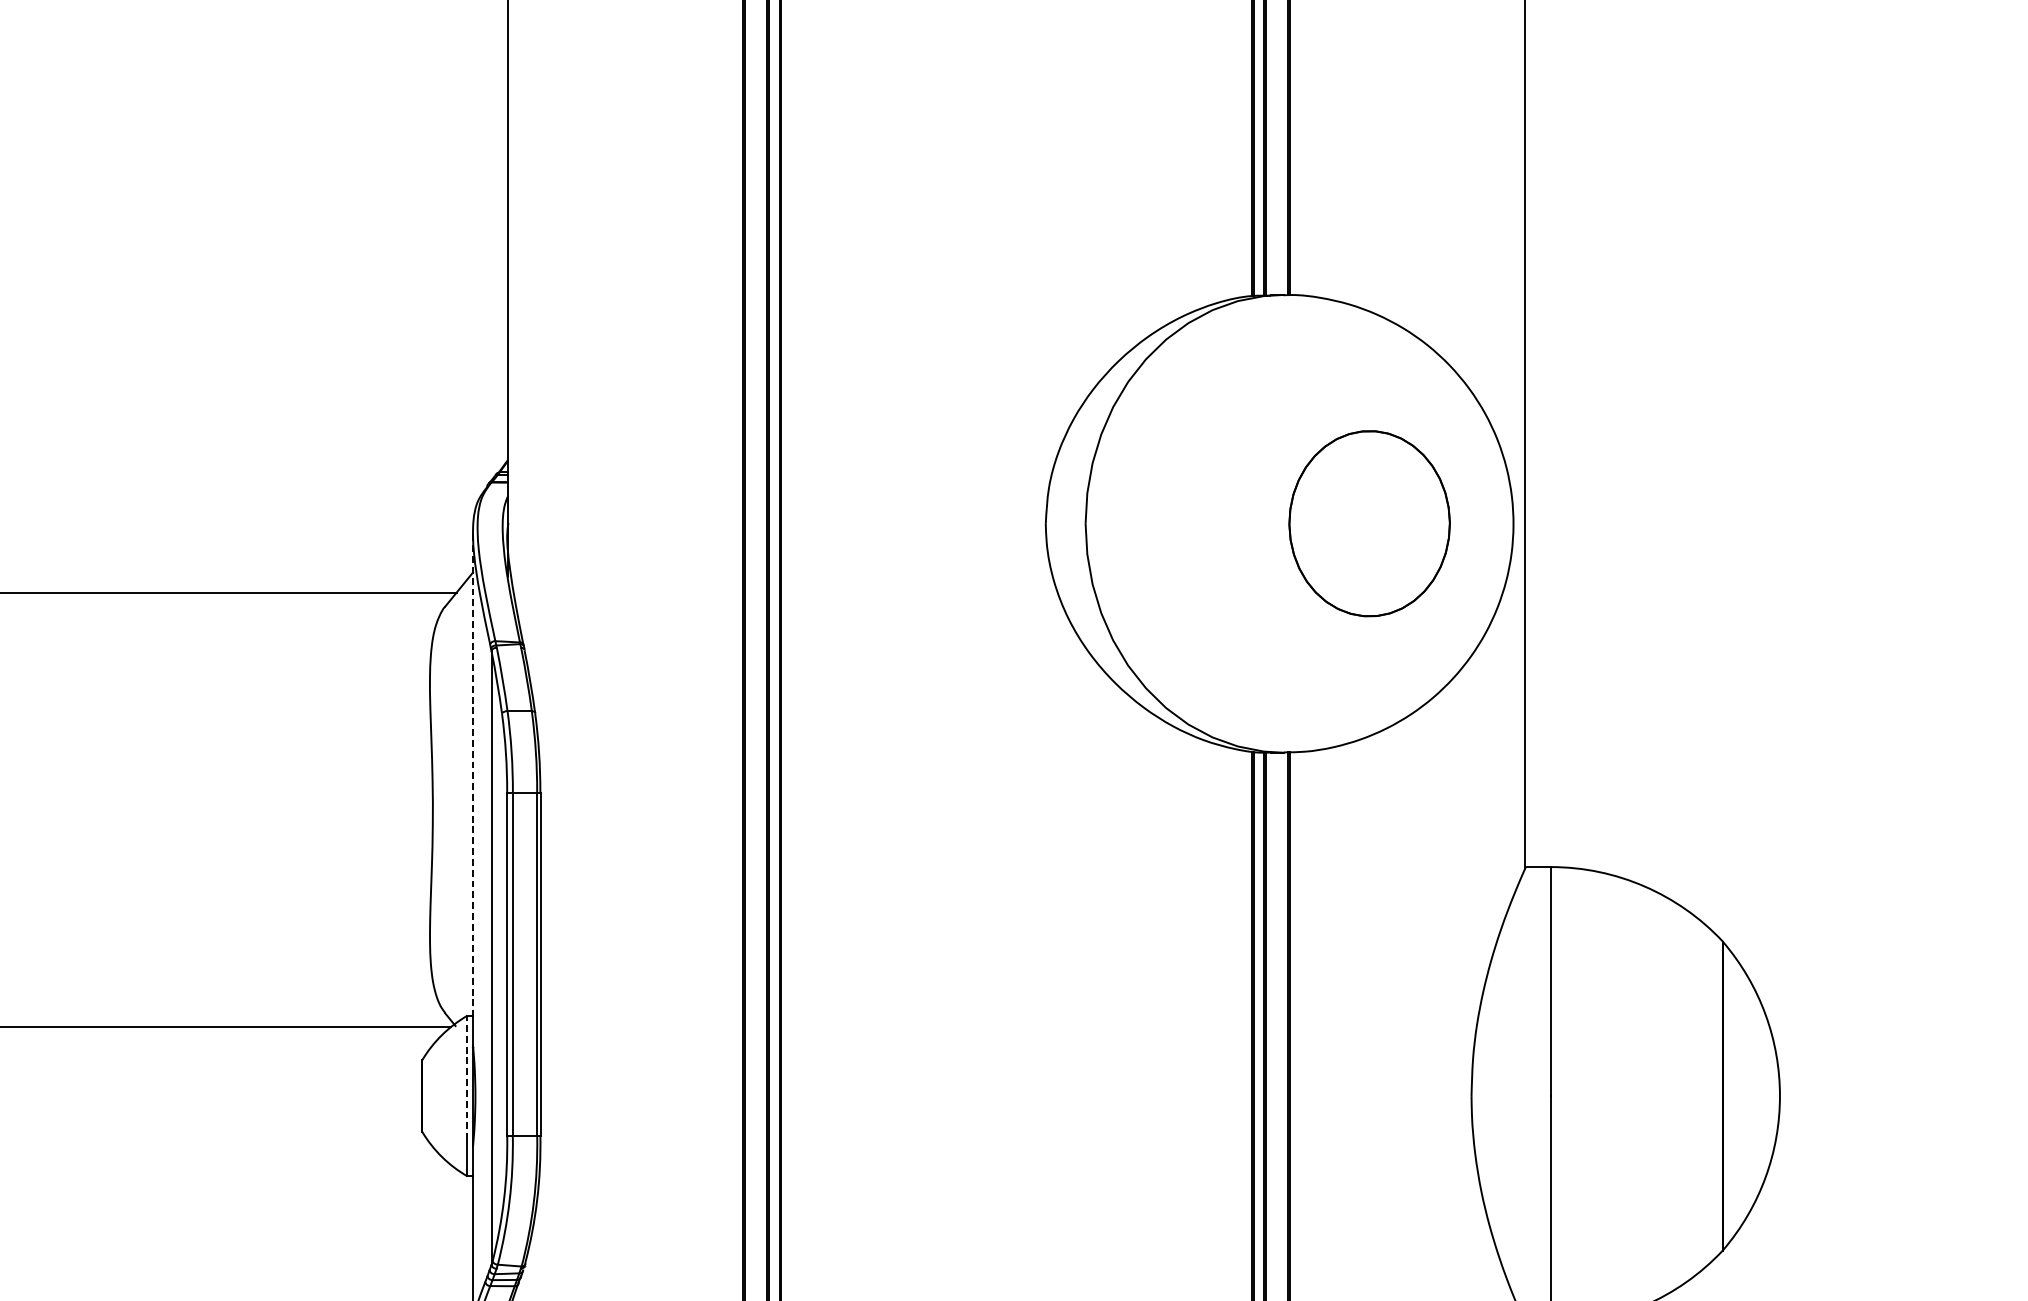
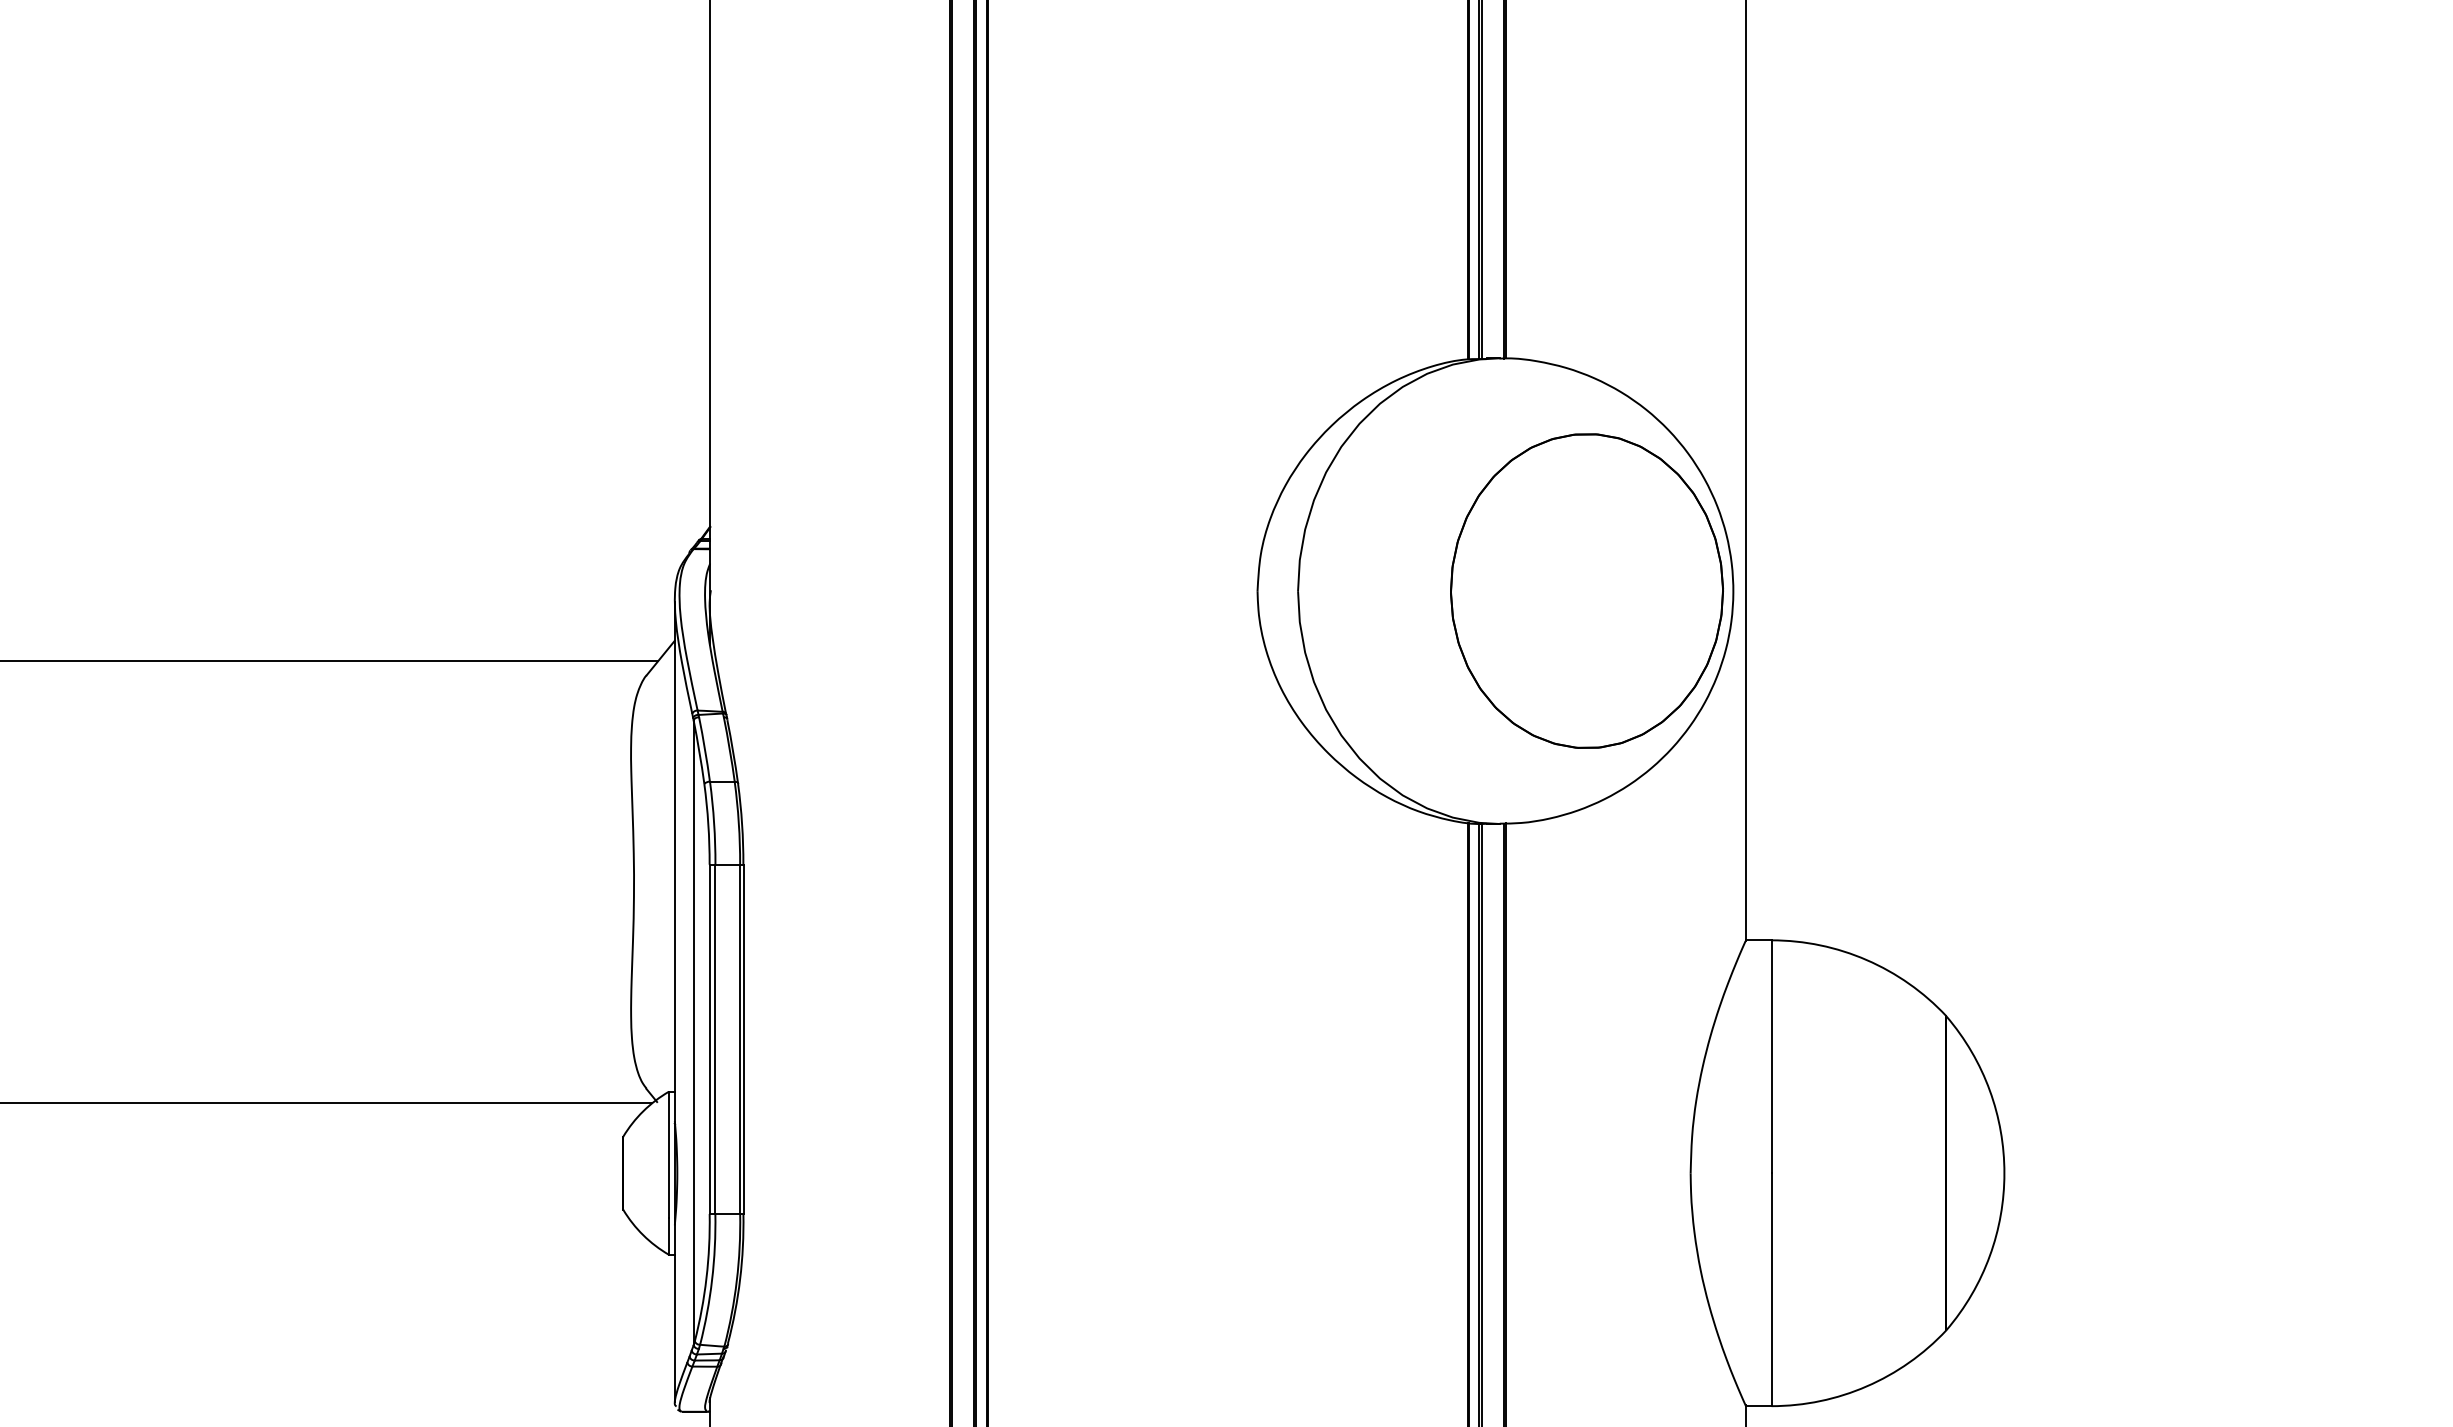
part: (1369, 523) -> (1586, 590), size x1.67
line: (472, 774) -> (674, 846), dashed -> solid
line: (466, 1077) -> (668, 1154), dashed -> solid

